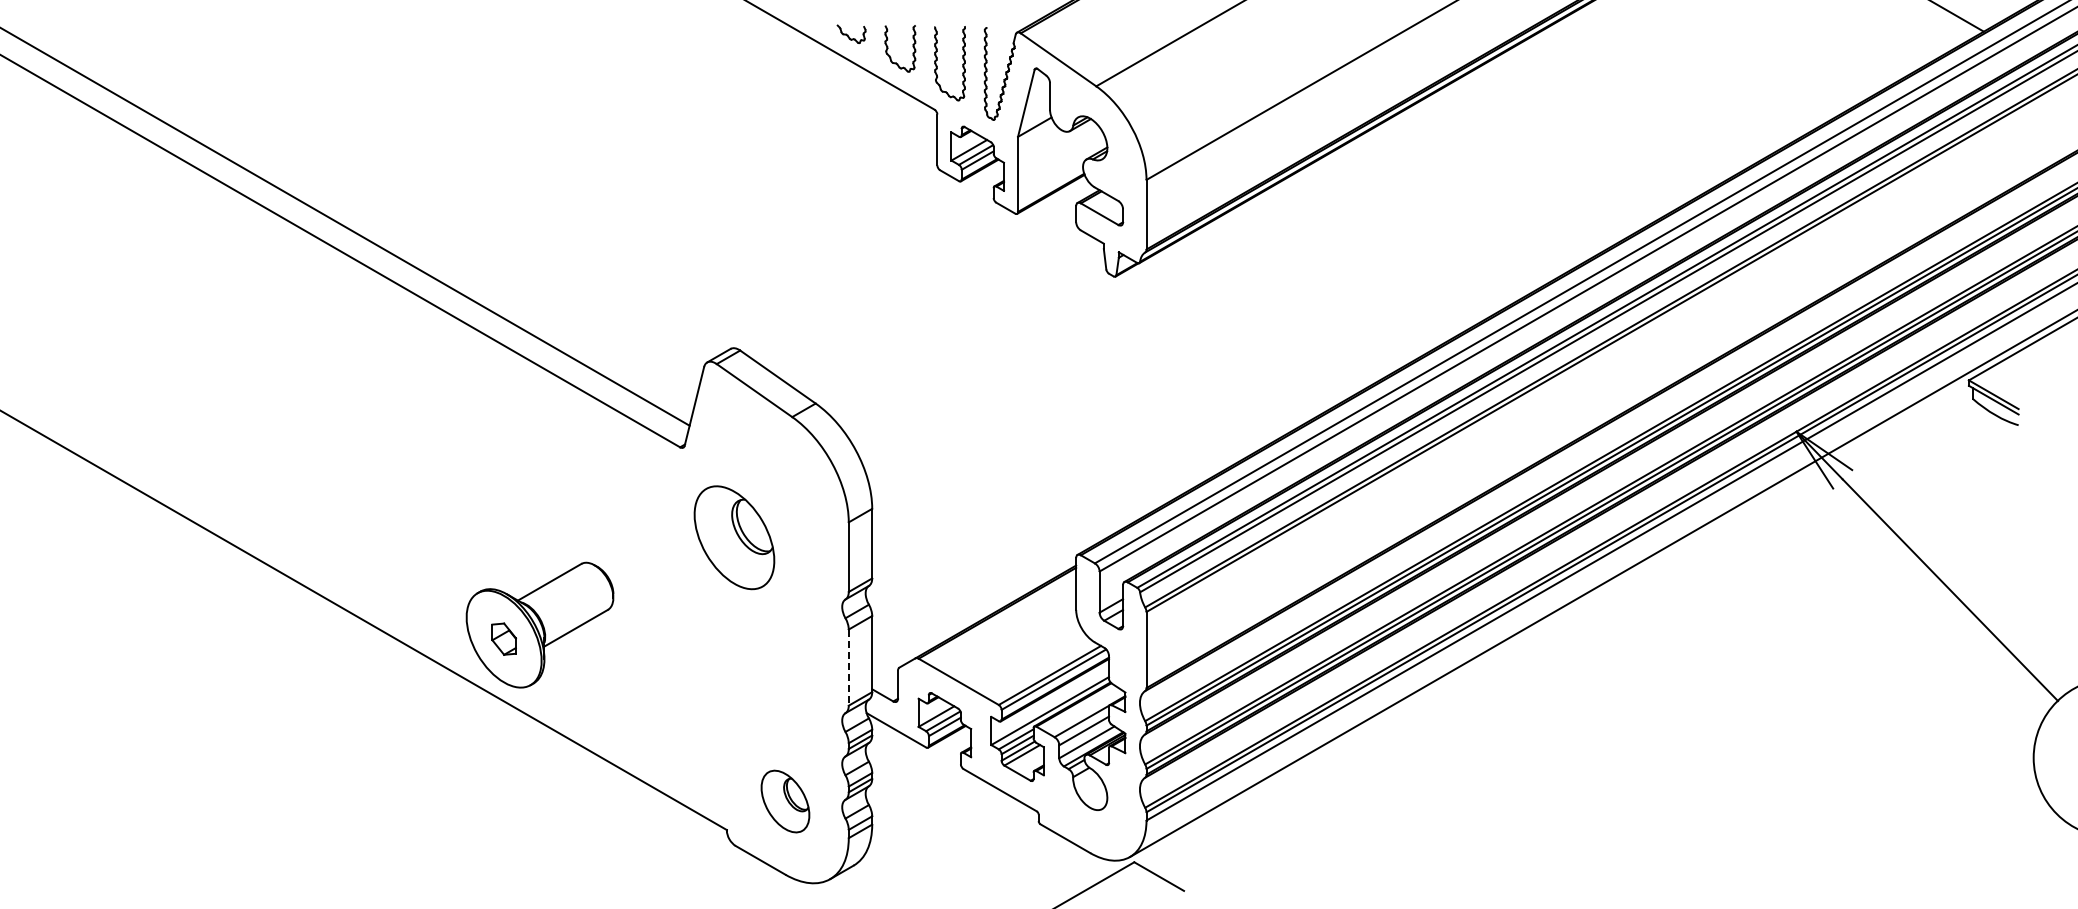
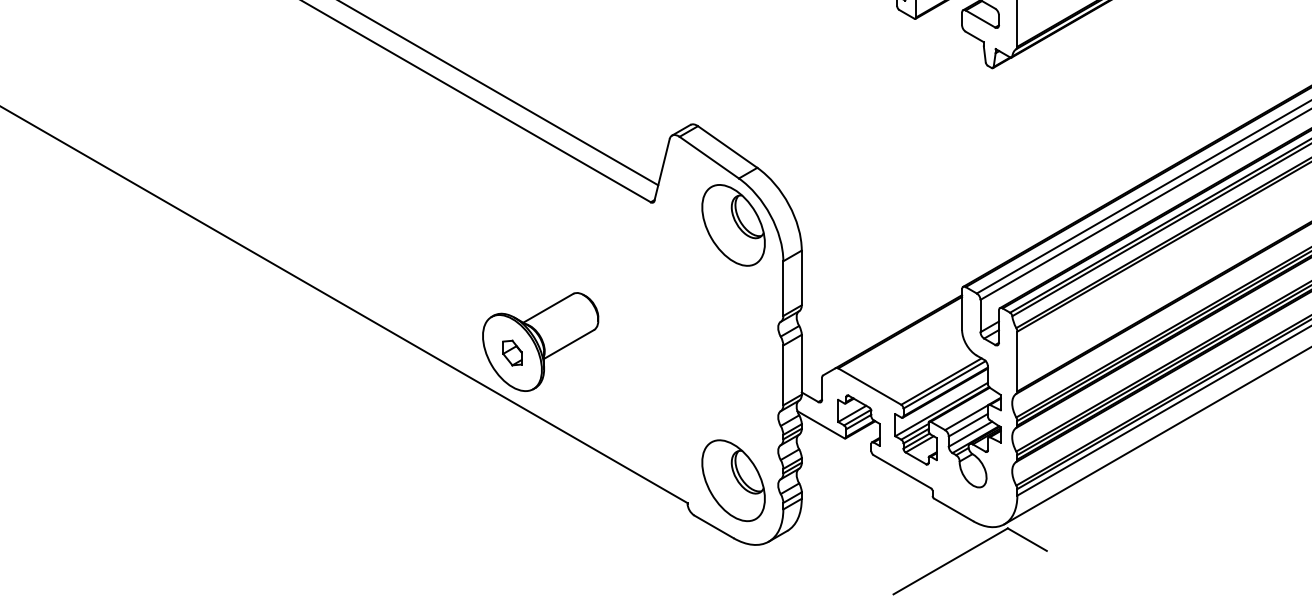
part: (734, 537) -> (733, 225), moved
line: (848, 668) -> (783, 376), dashed -> solid
part: (785, 801) -> (733, 480), size x1.67

